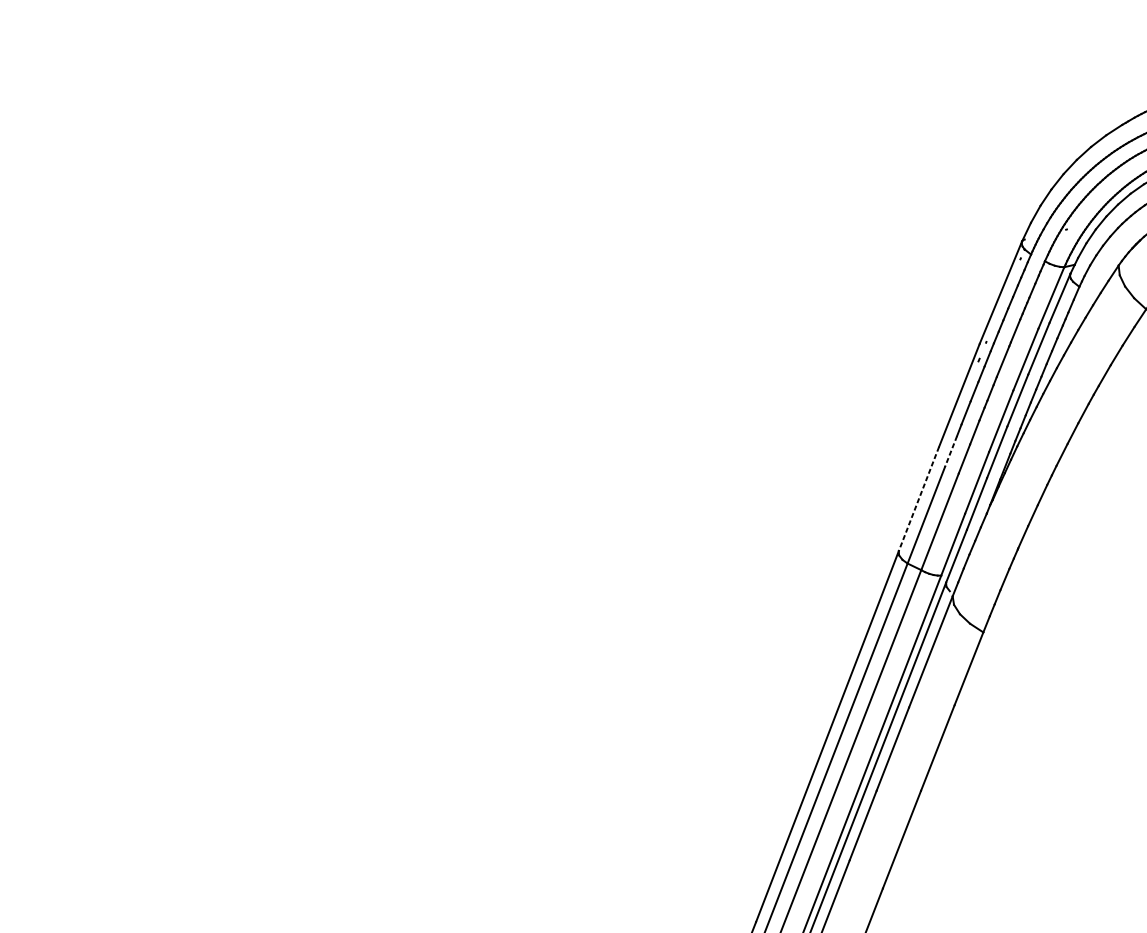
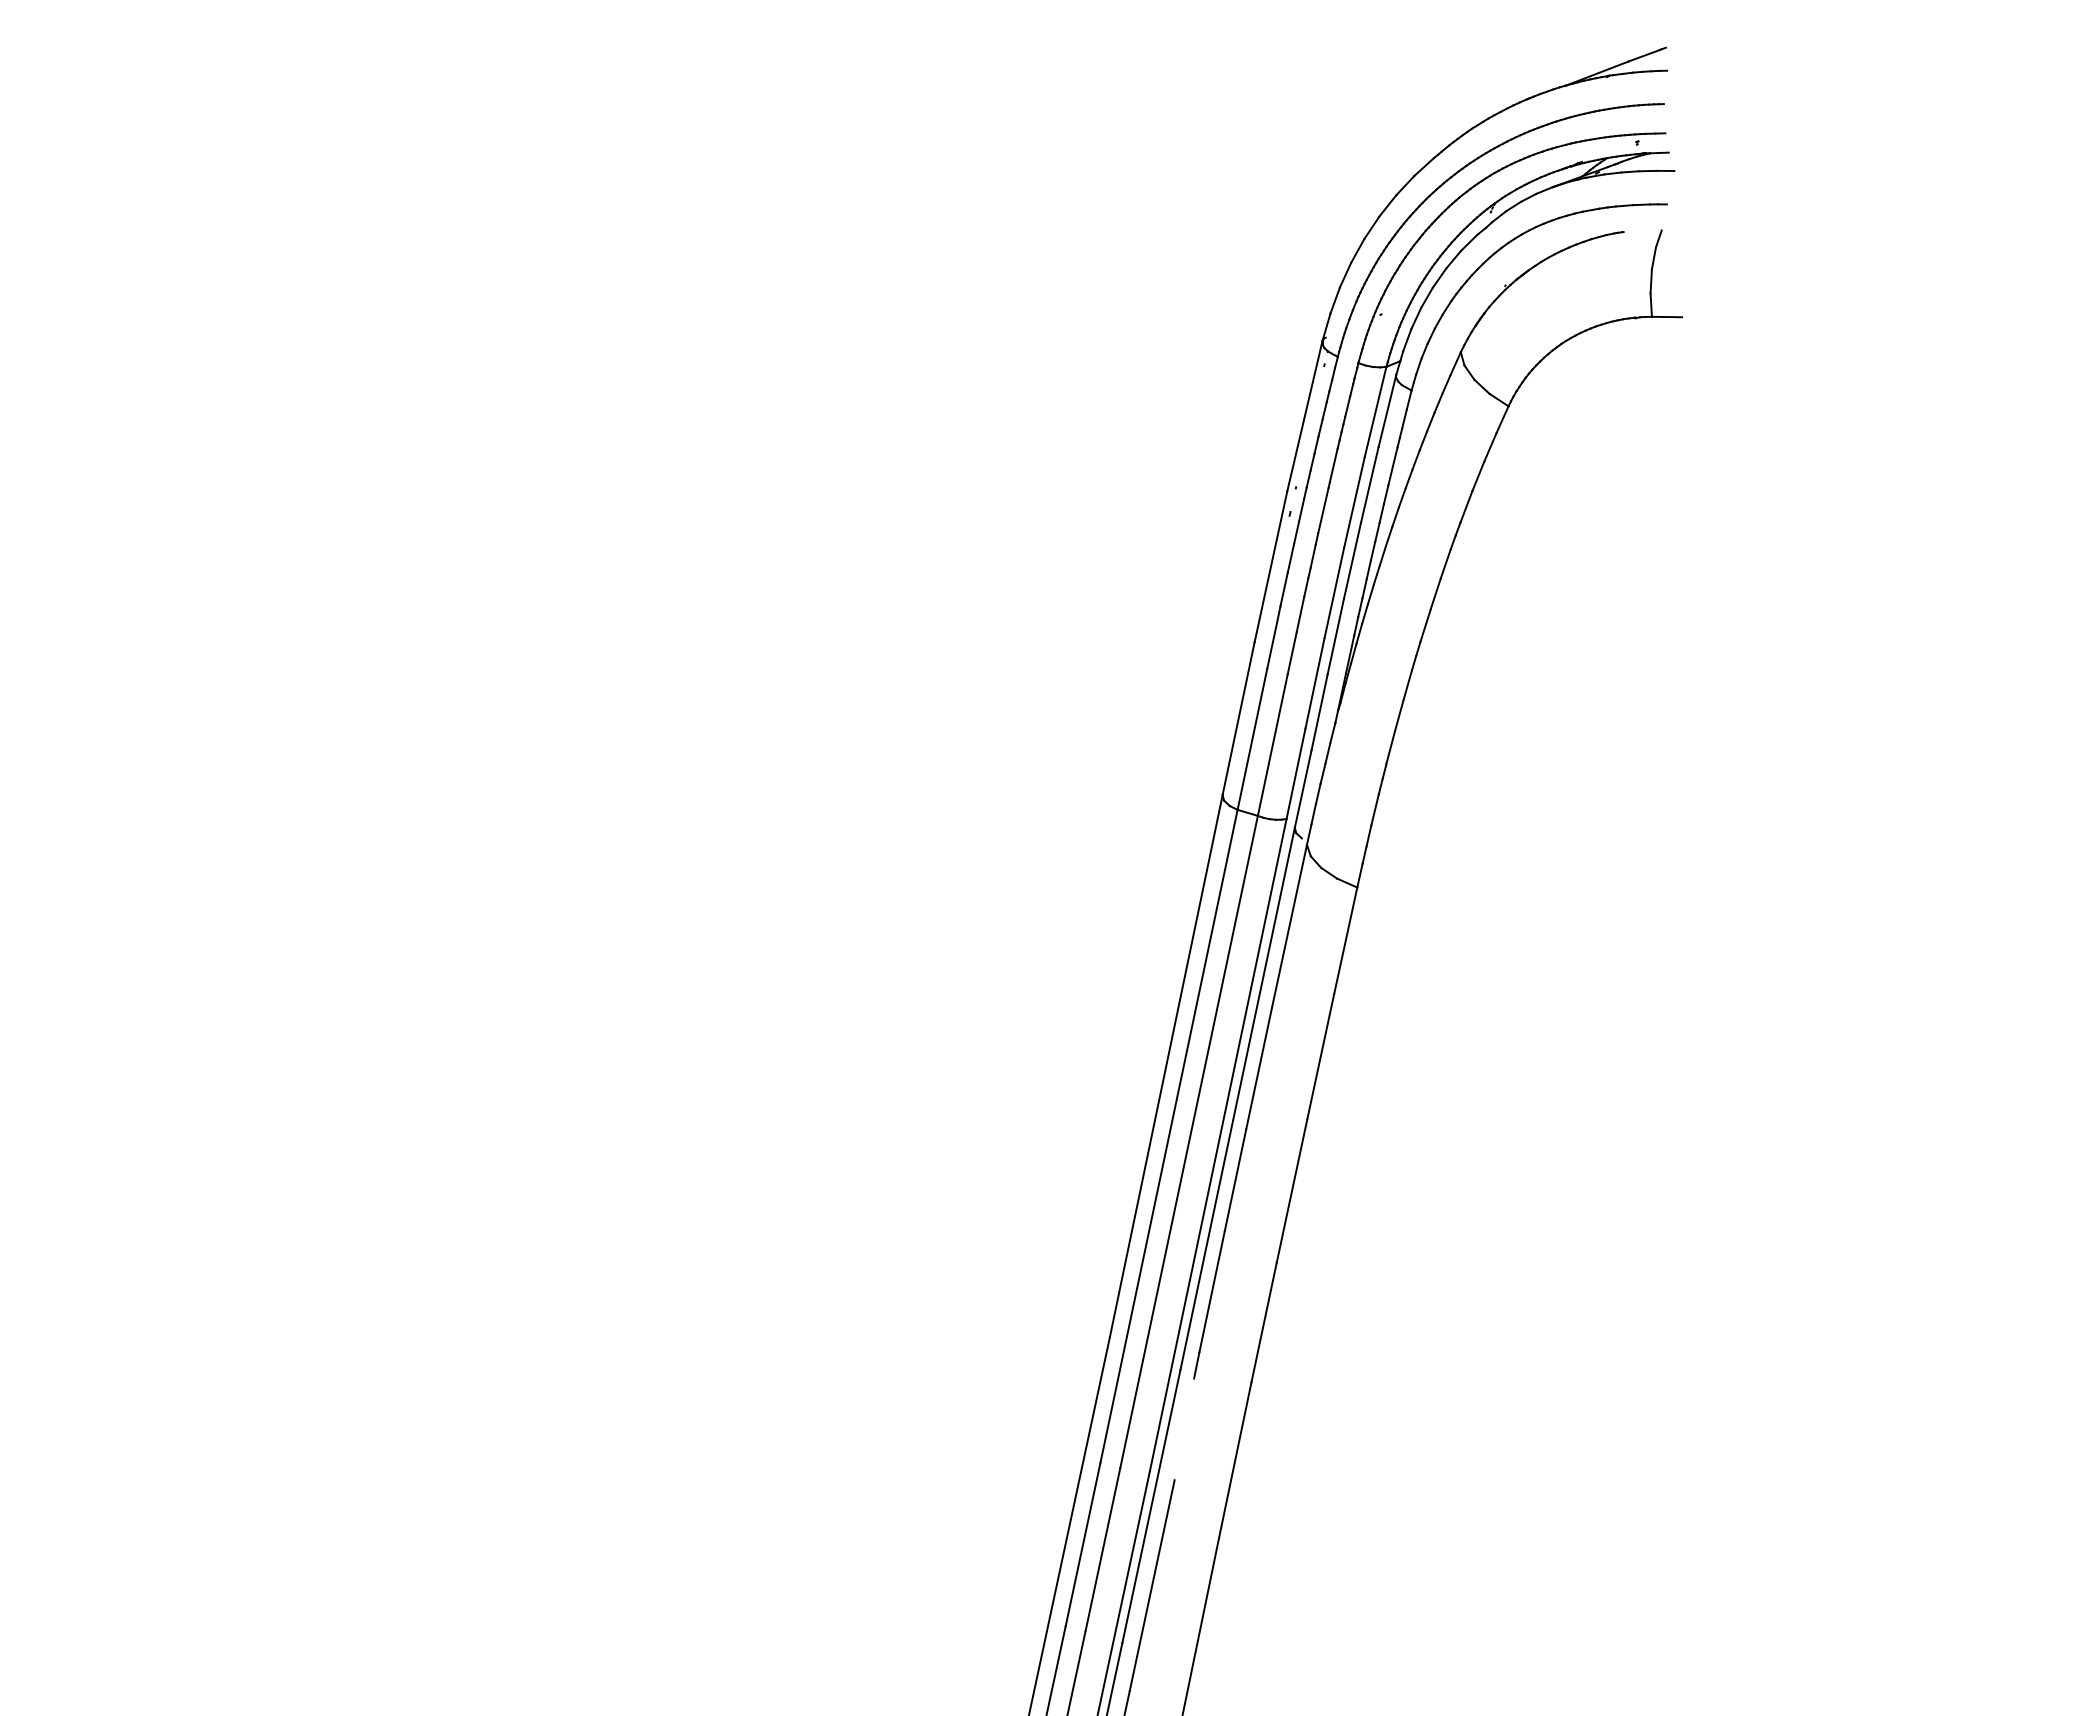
line: (950, 451) -> (1271, 646), dashed -> solid
line: (918, 498) -> (1238, 718), dashed -> solid

